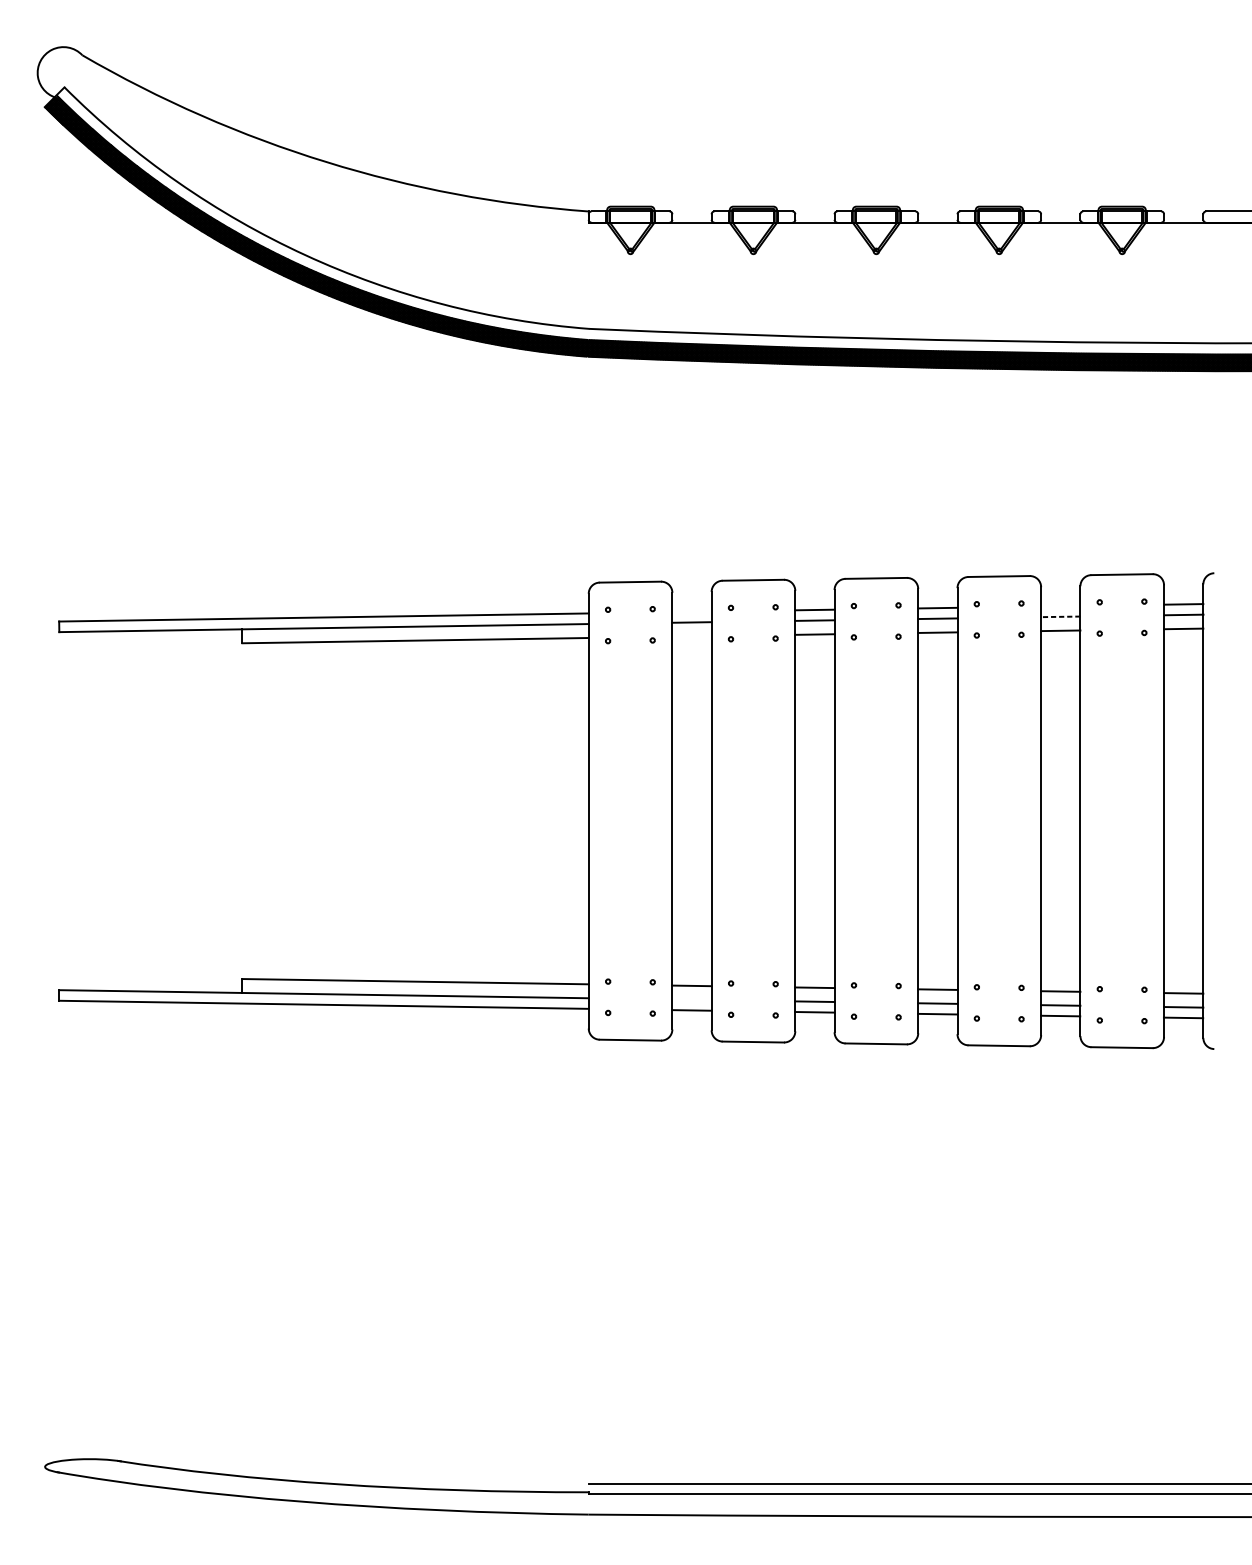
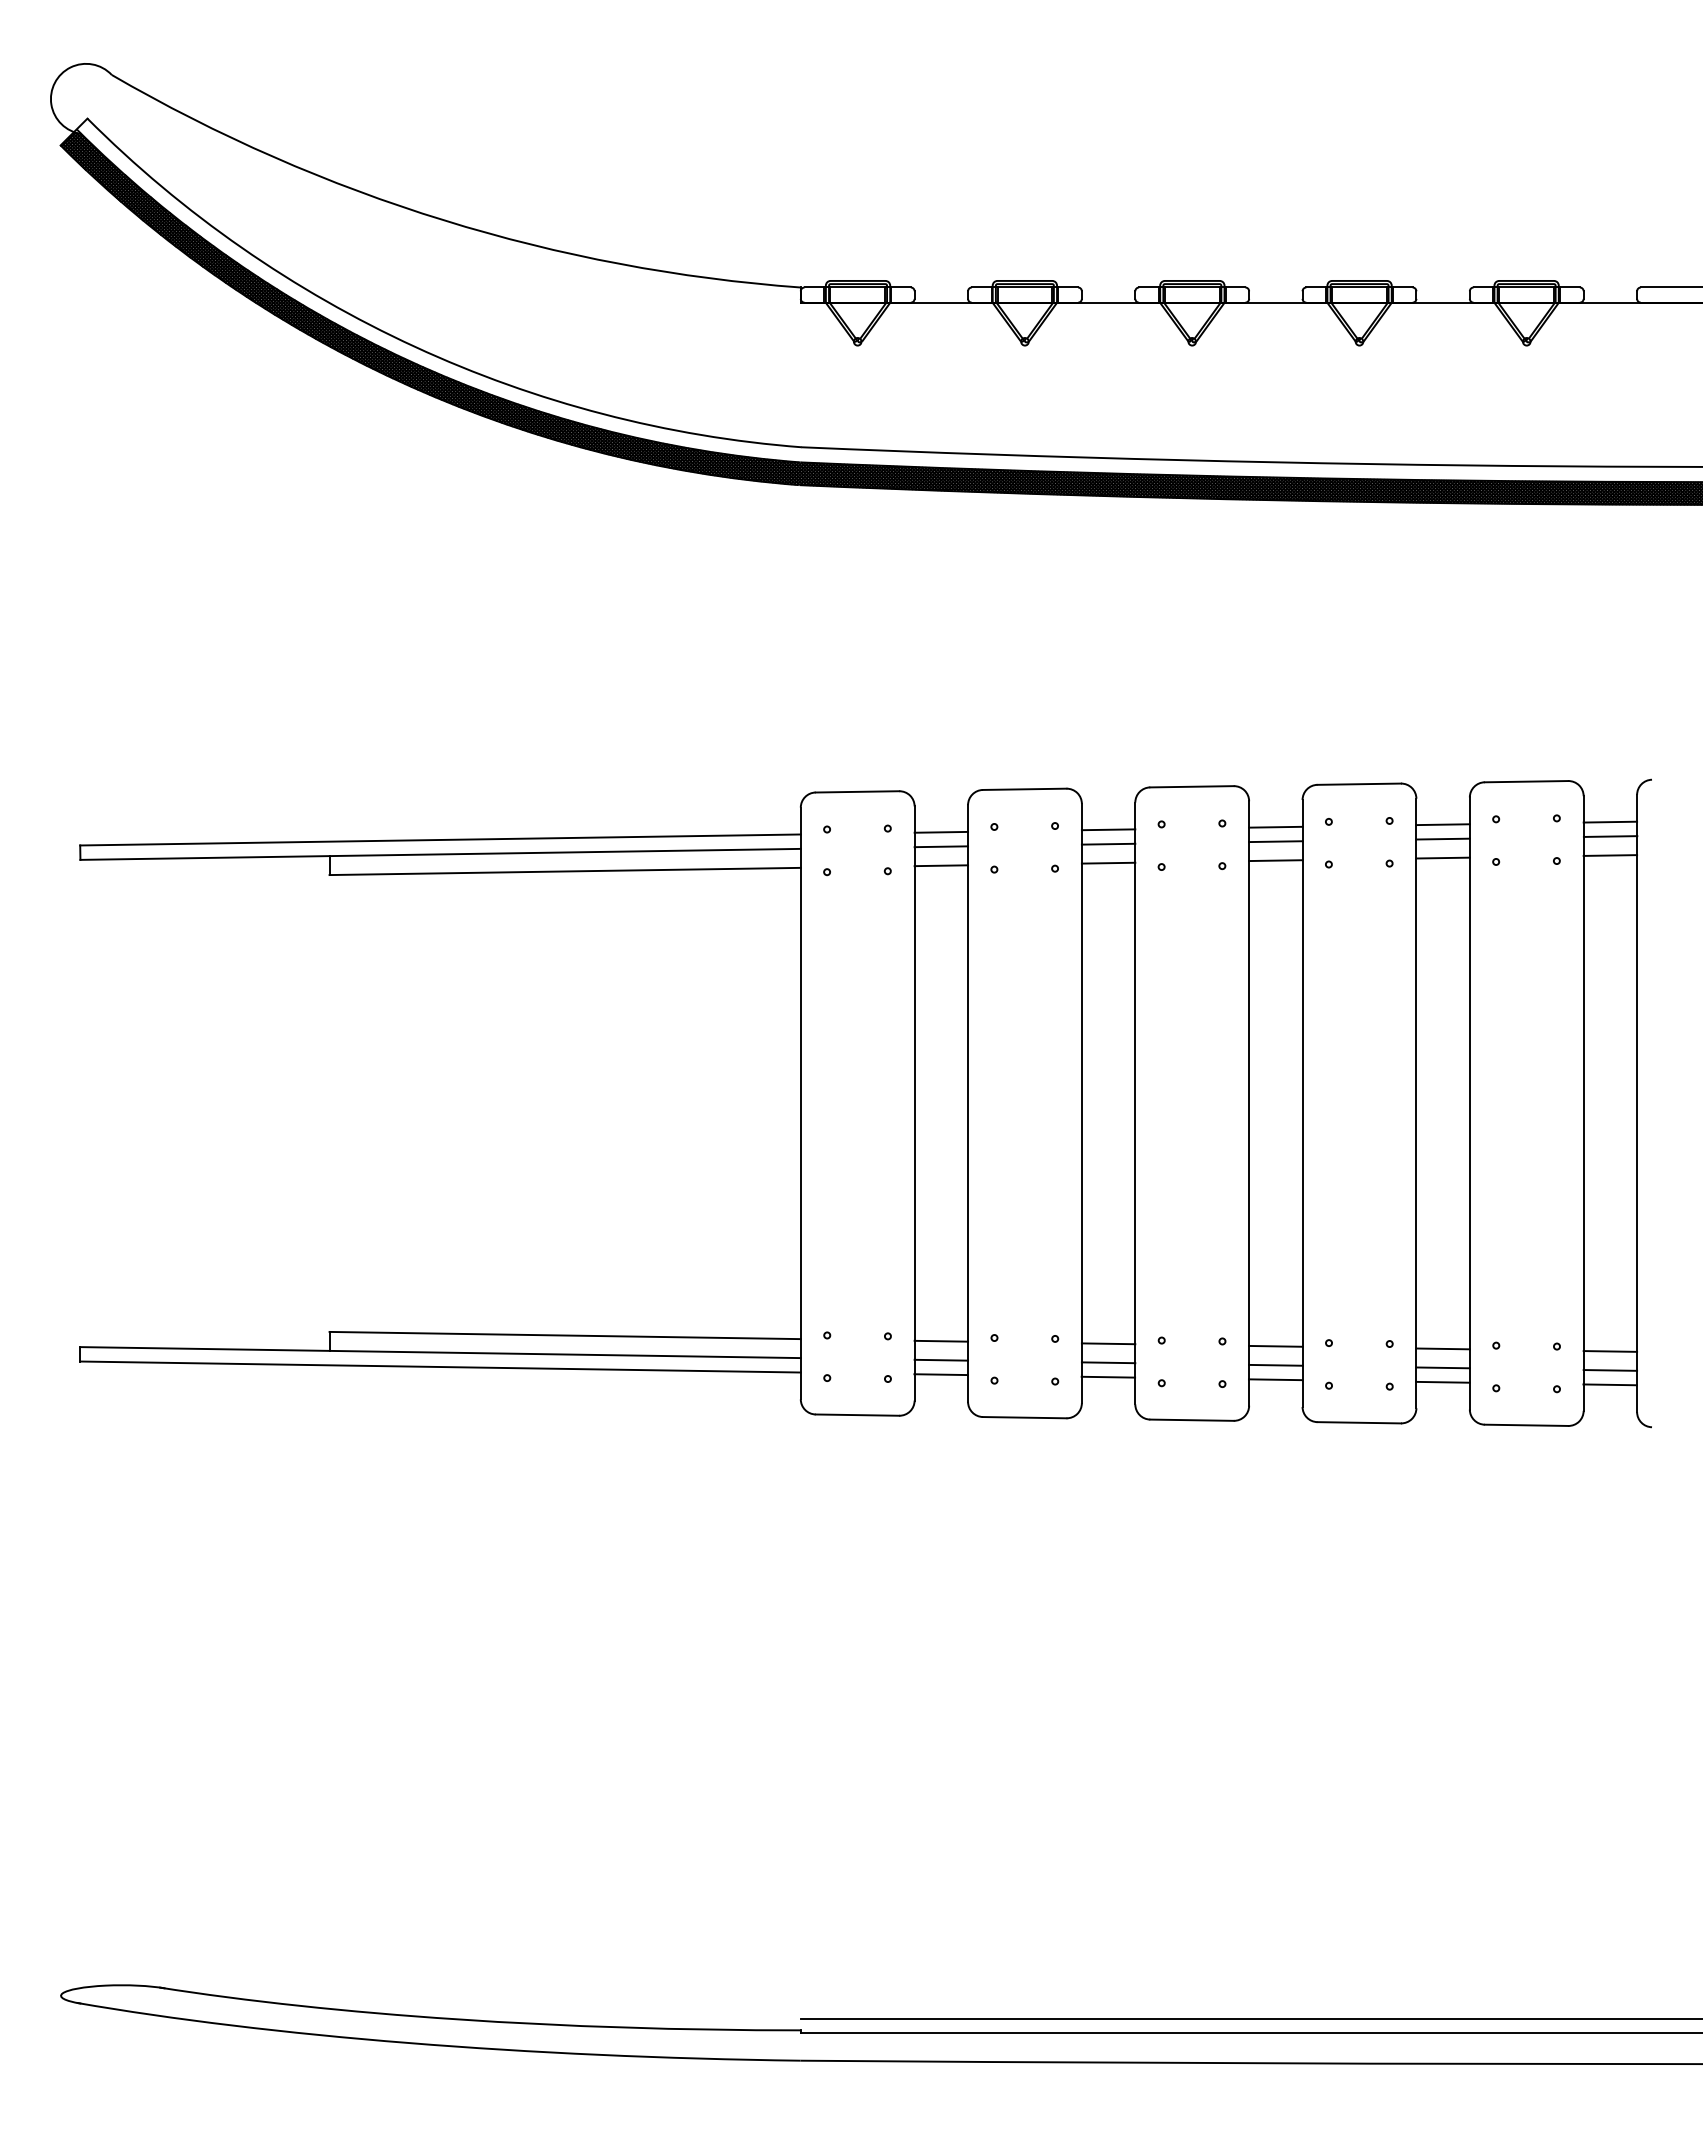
line: (1060, 606) -> (1442, 824), added
line: (692, 611) -> (941, 831), added
line: (1061, 617) -> (1443, 839), dashed -> solid
line: (692, 636) -> (941, 865), added
line: (692, 999) -> (941, 1359), added

